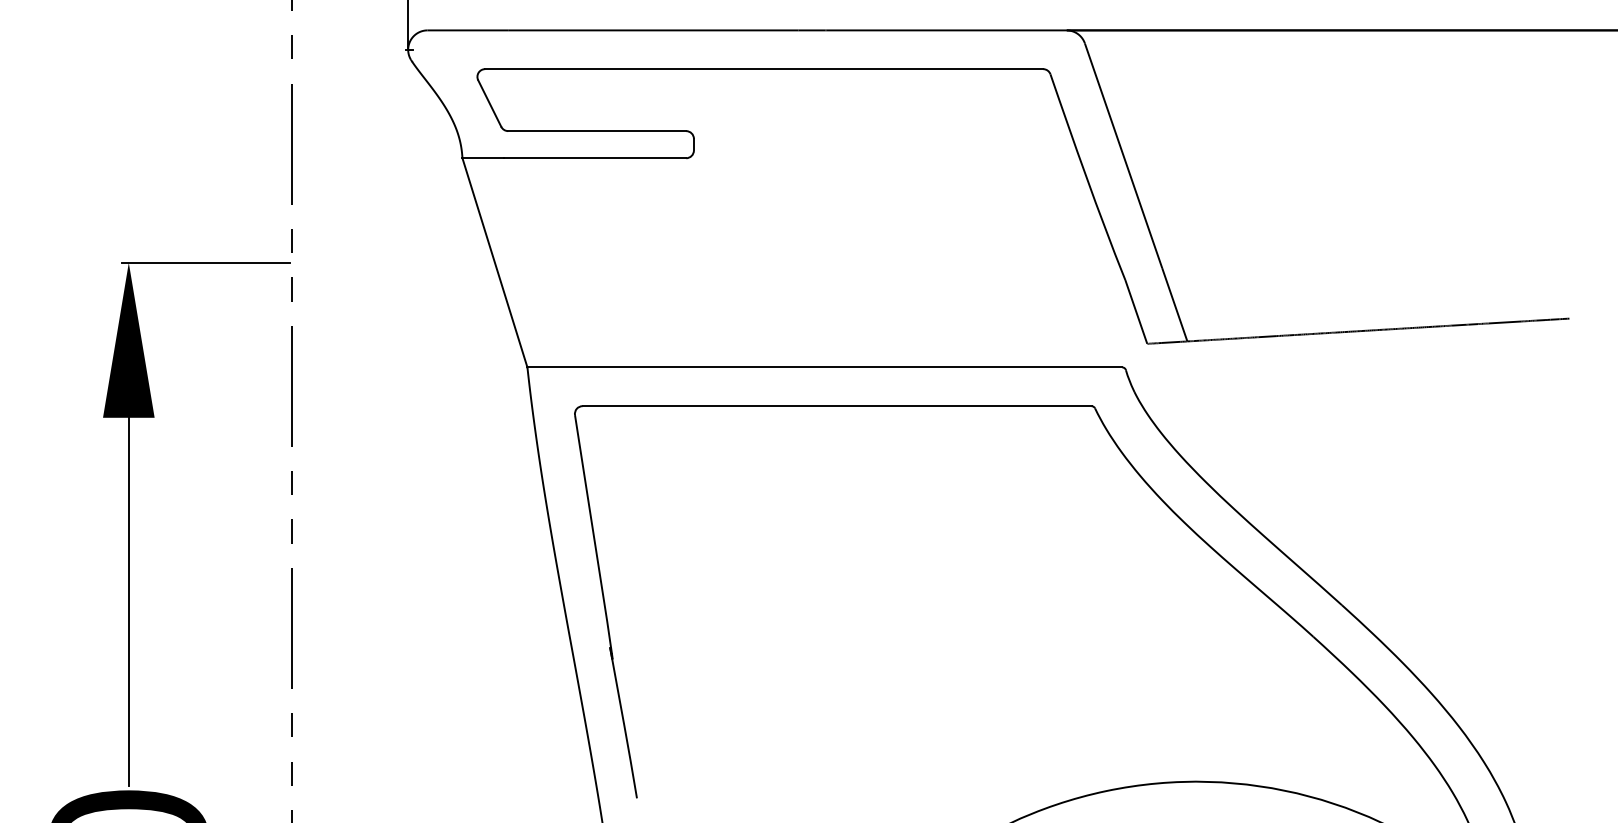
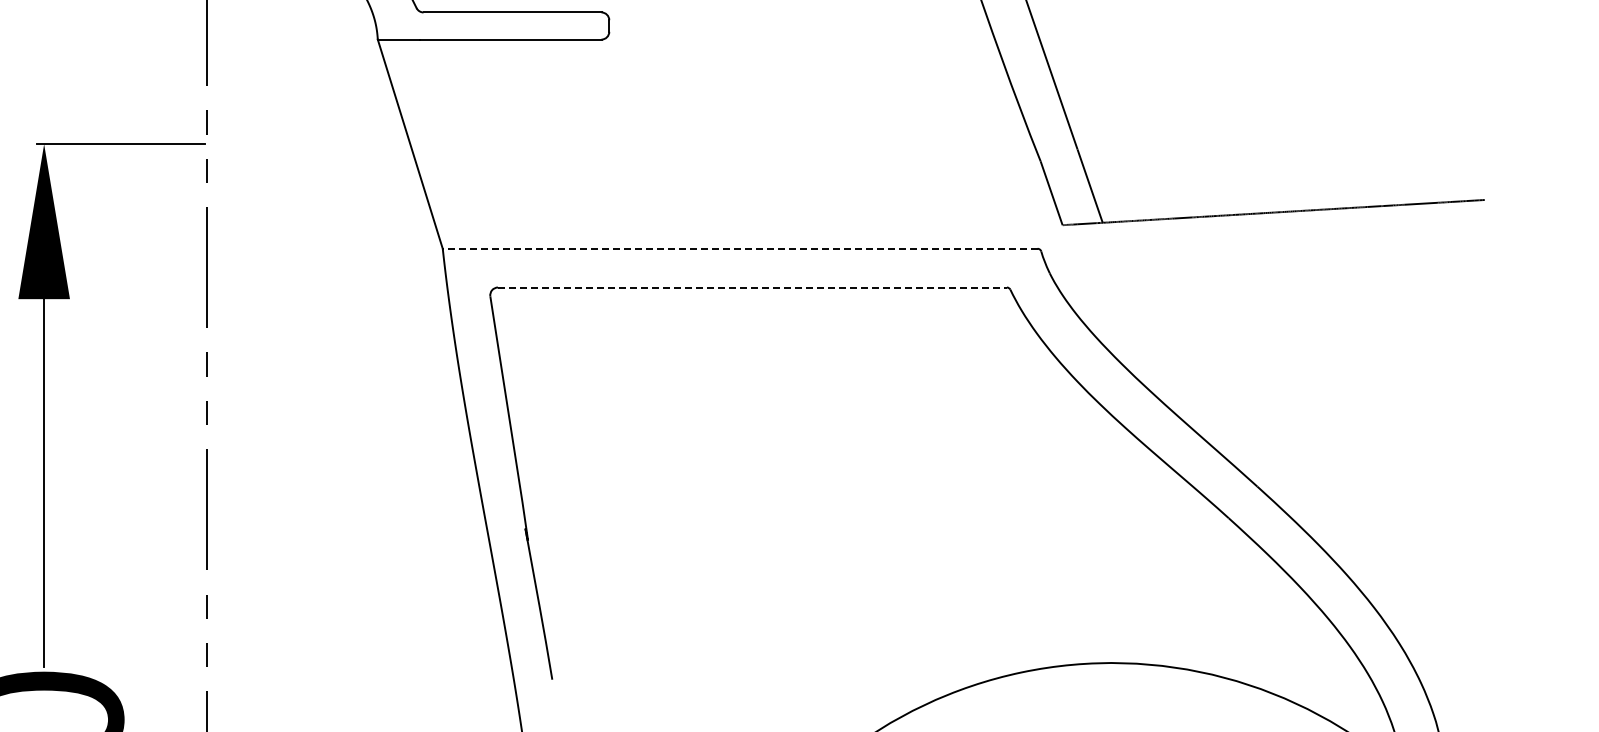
line: (824, 367) -> (739, 248), solid -> dashed
line: (837, 406) -> (752, 287), solid -> dashed

